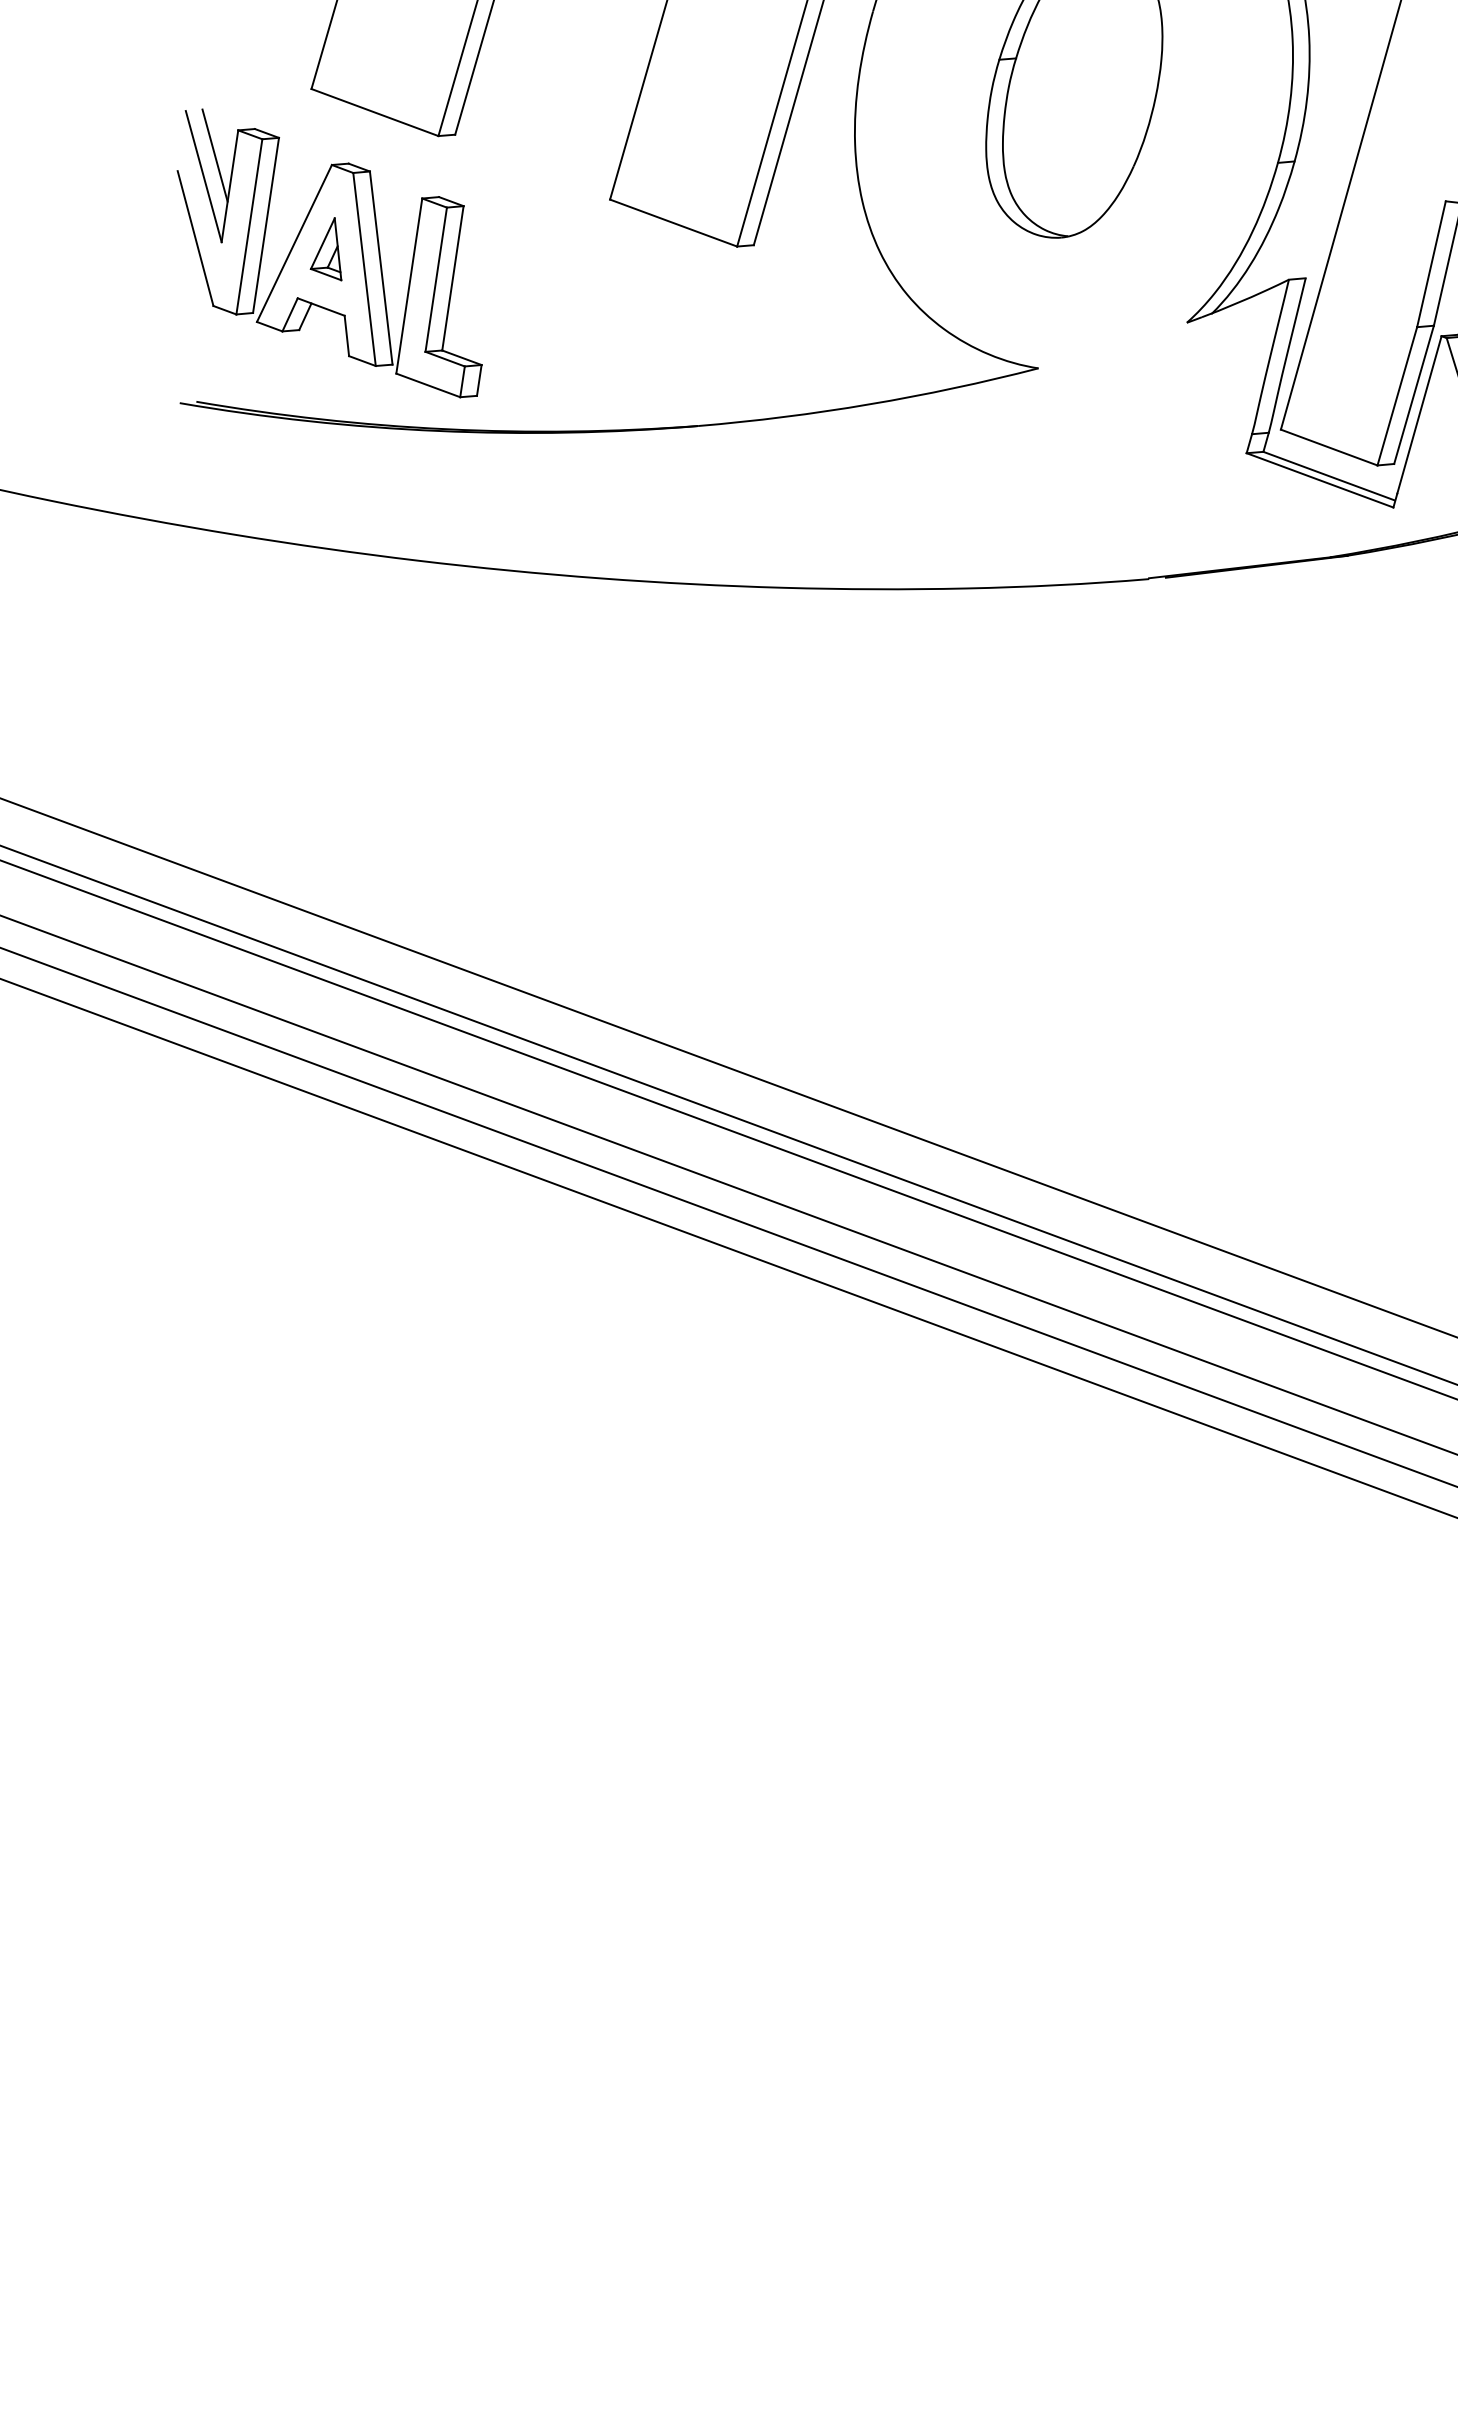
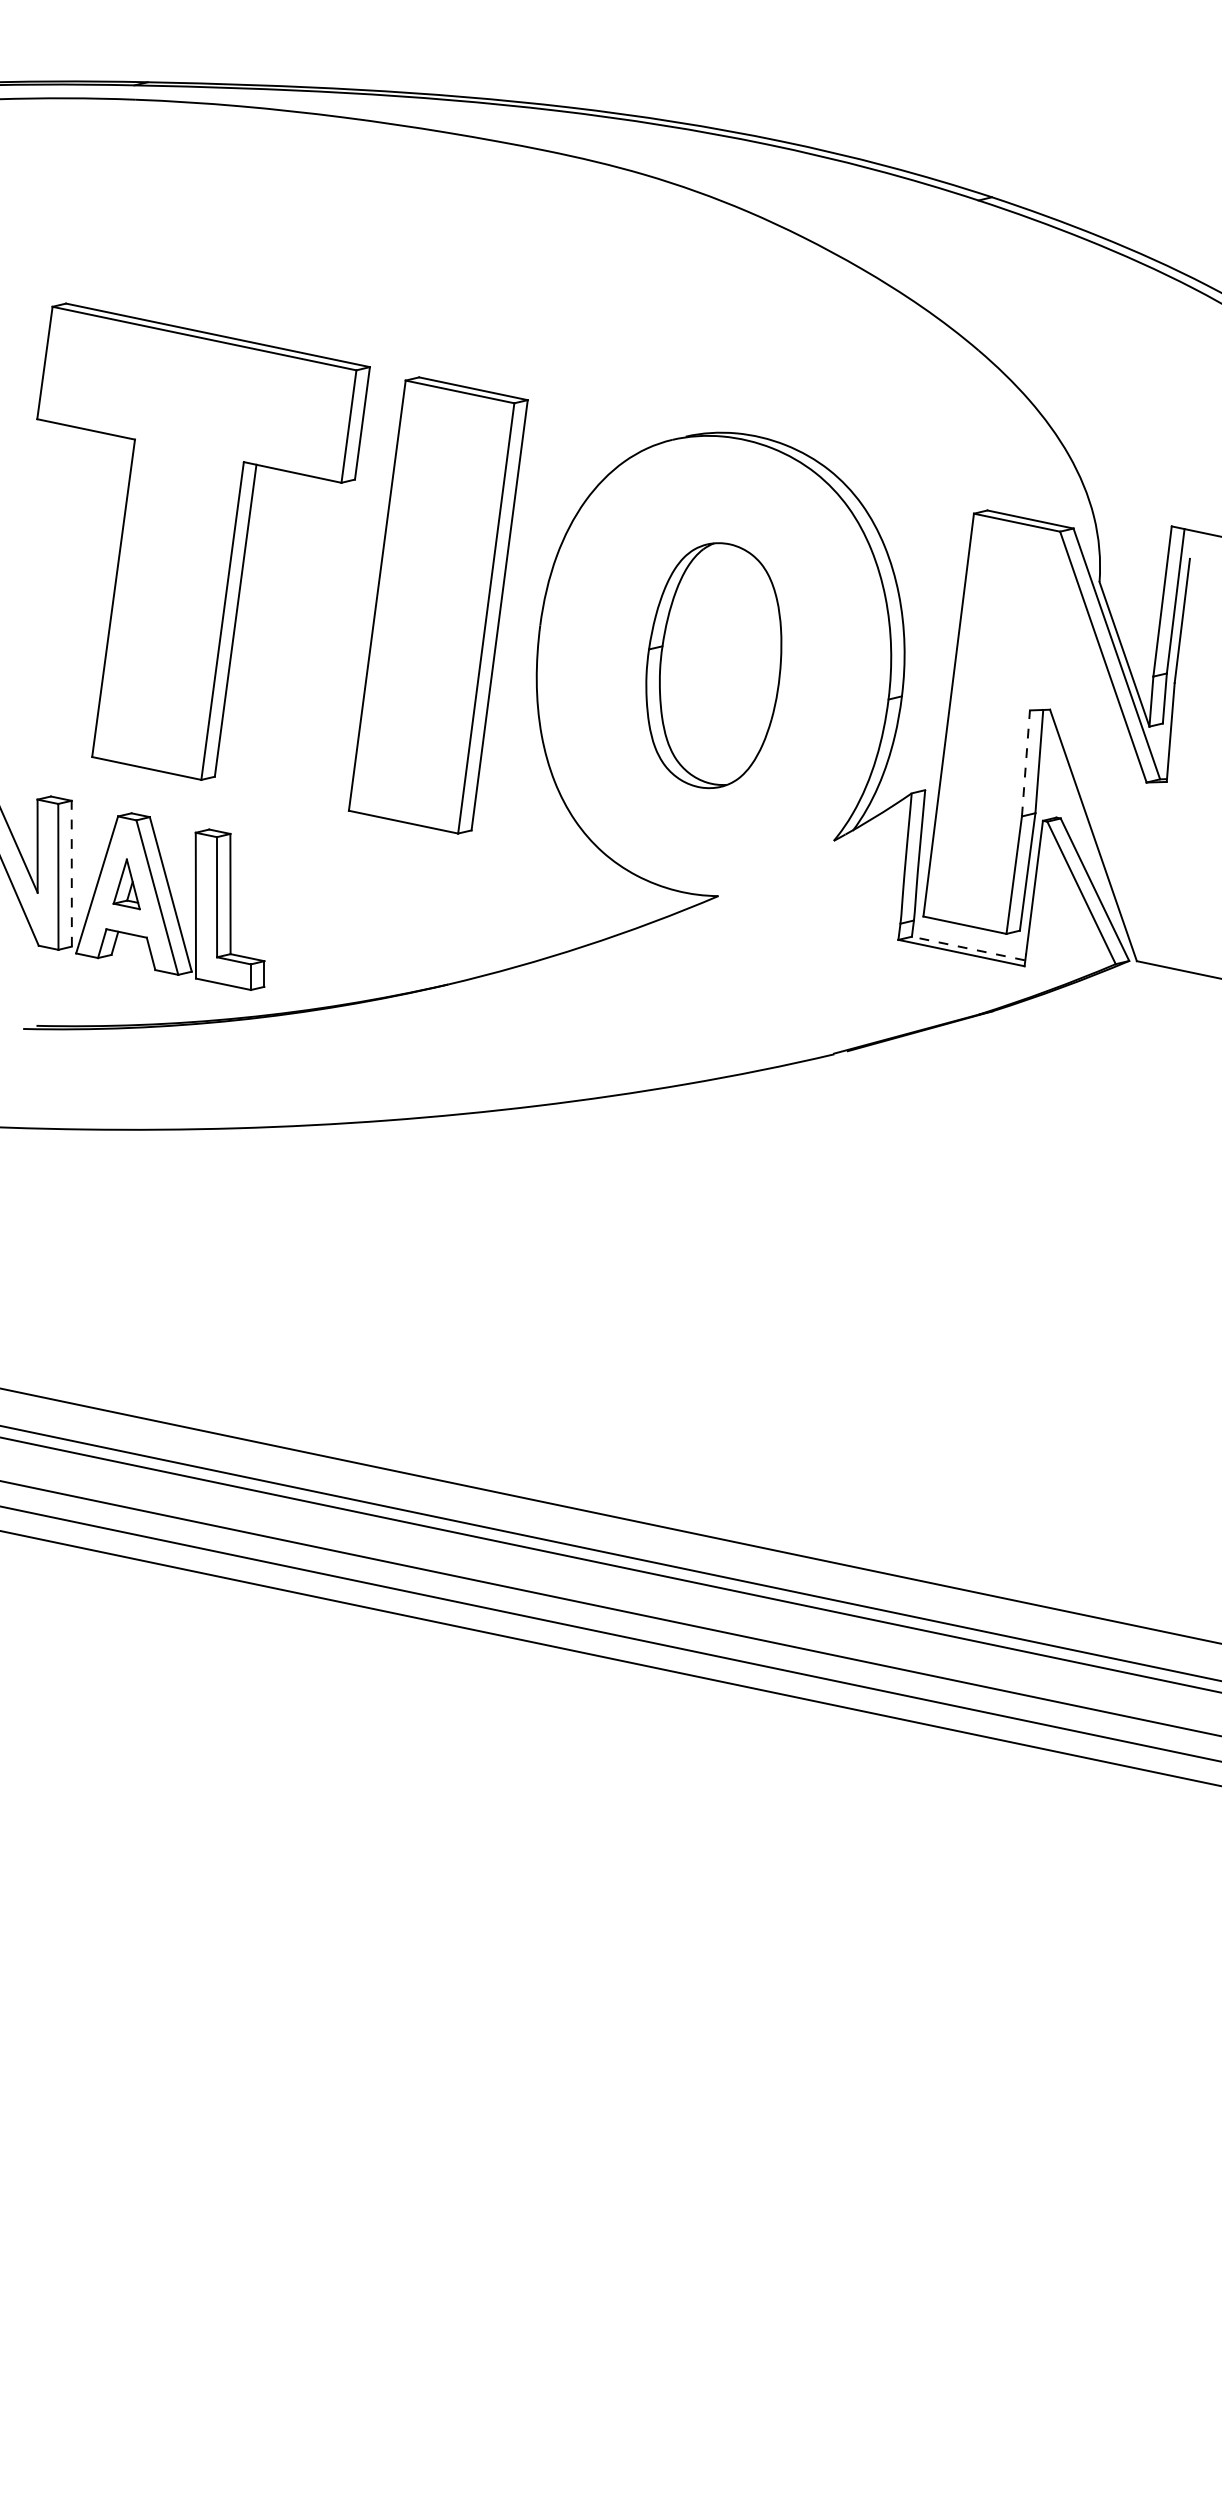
line: (214, 154) -> (21, 822), removed
line: (265, 225) -> (71, 873), solid -> dashed
line: (1431, 263) -> (1025, 762), solid -> dashed
line: (1329, 476) -> (968, 948), solid -> dashed

